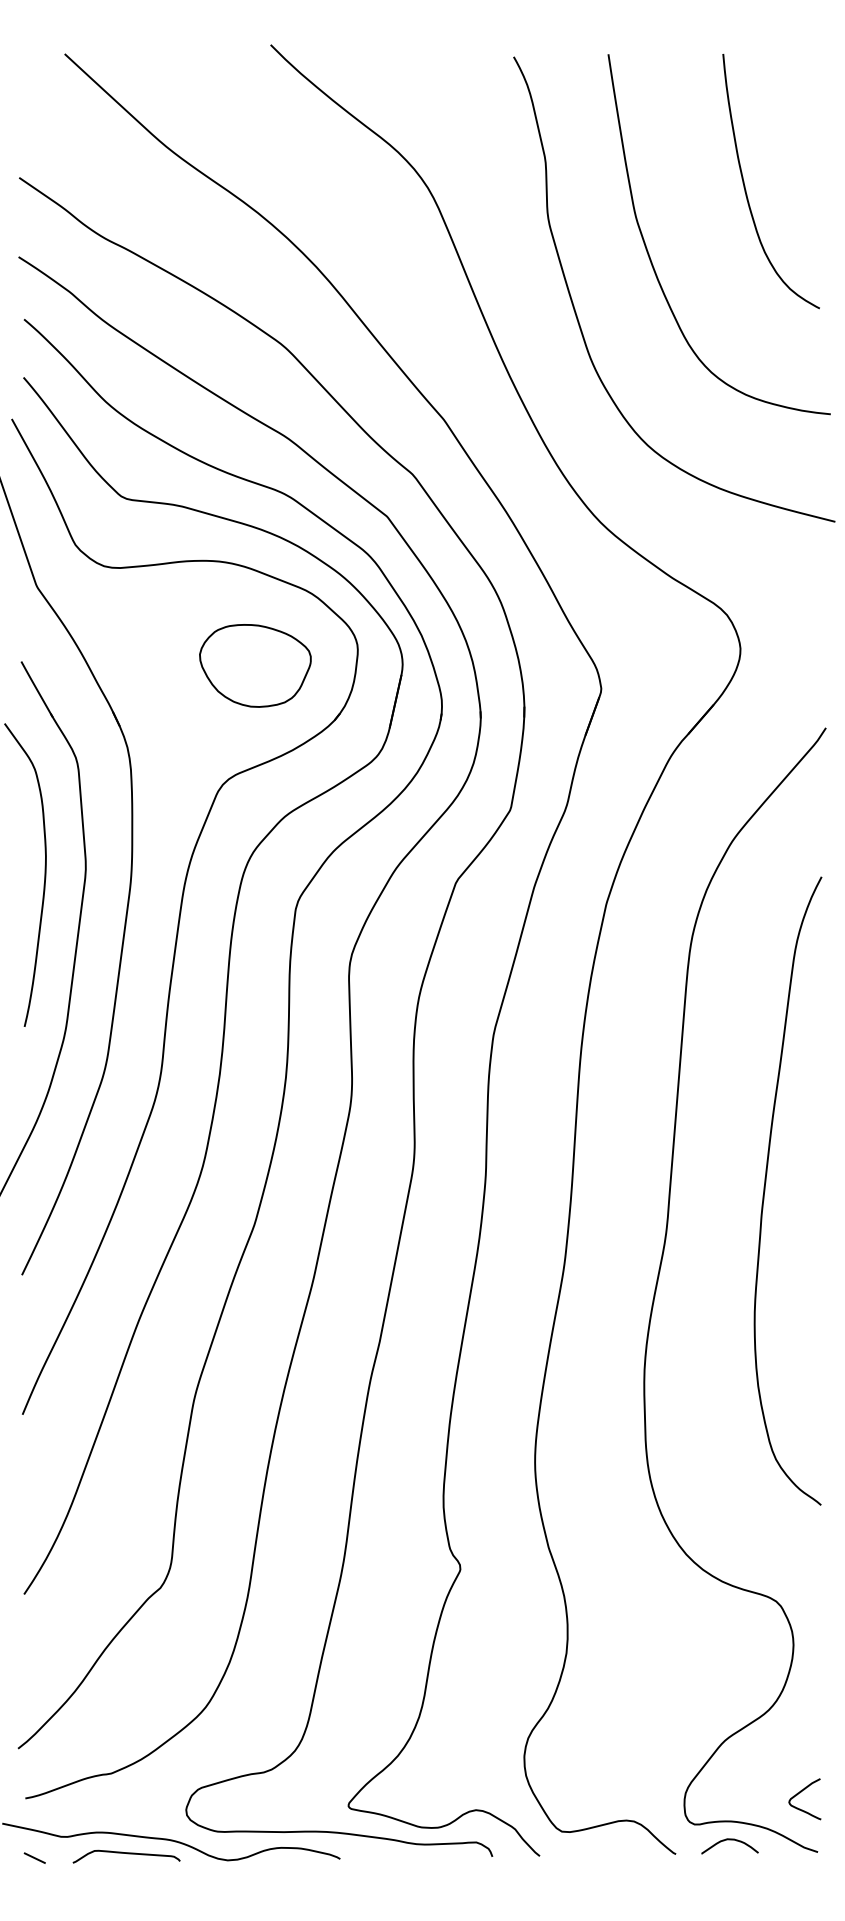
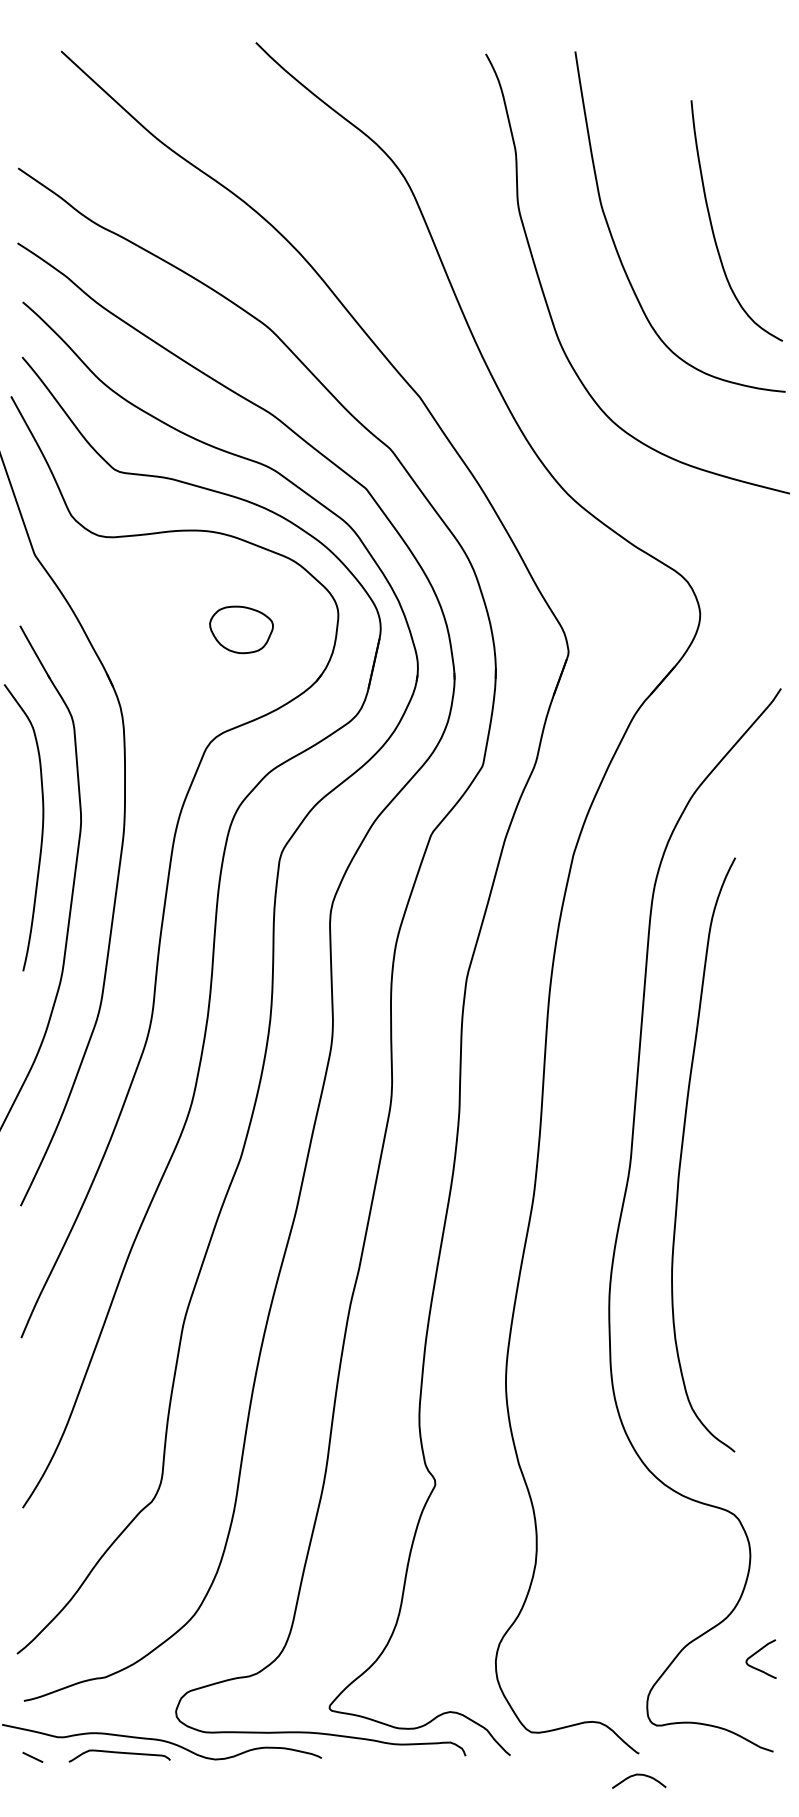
curve: (745, 185) -> (712, 224), moved
part: (255, 665) -> (241, 629), size x0.6
curve: (765, 1190) -> (682, 1154), moved
curve: (800, 1793) -> (756, 1653), moved
curve: (729, 1840) -> (638, 1775), moved

